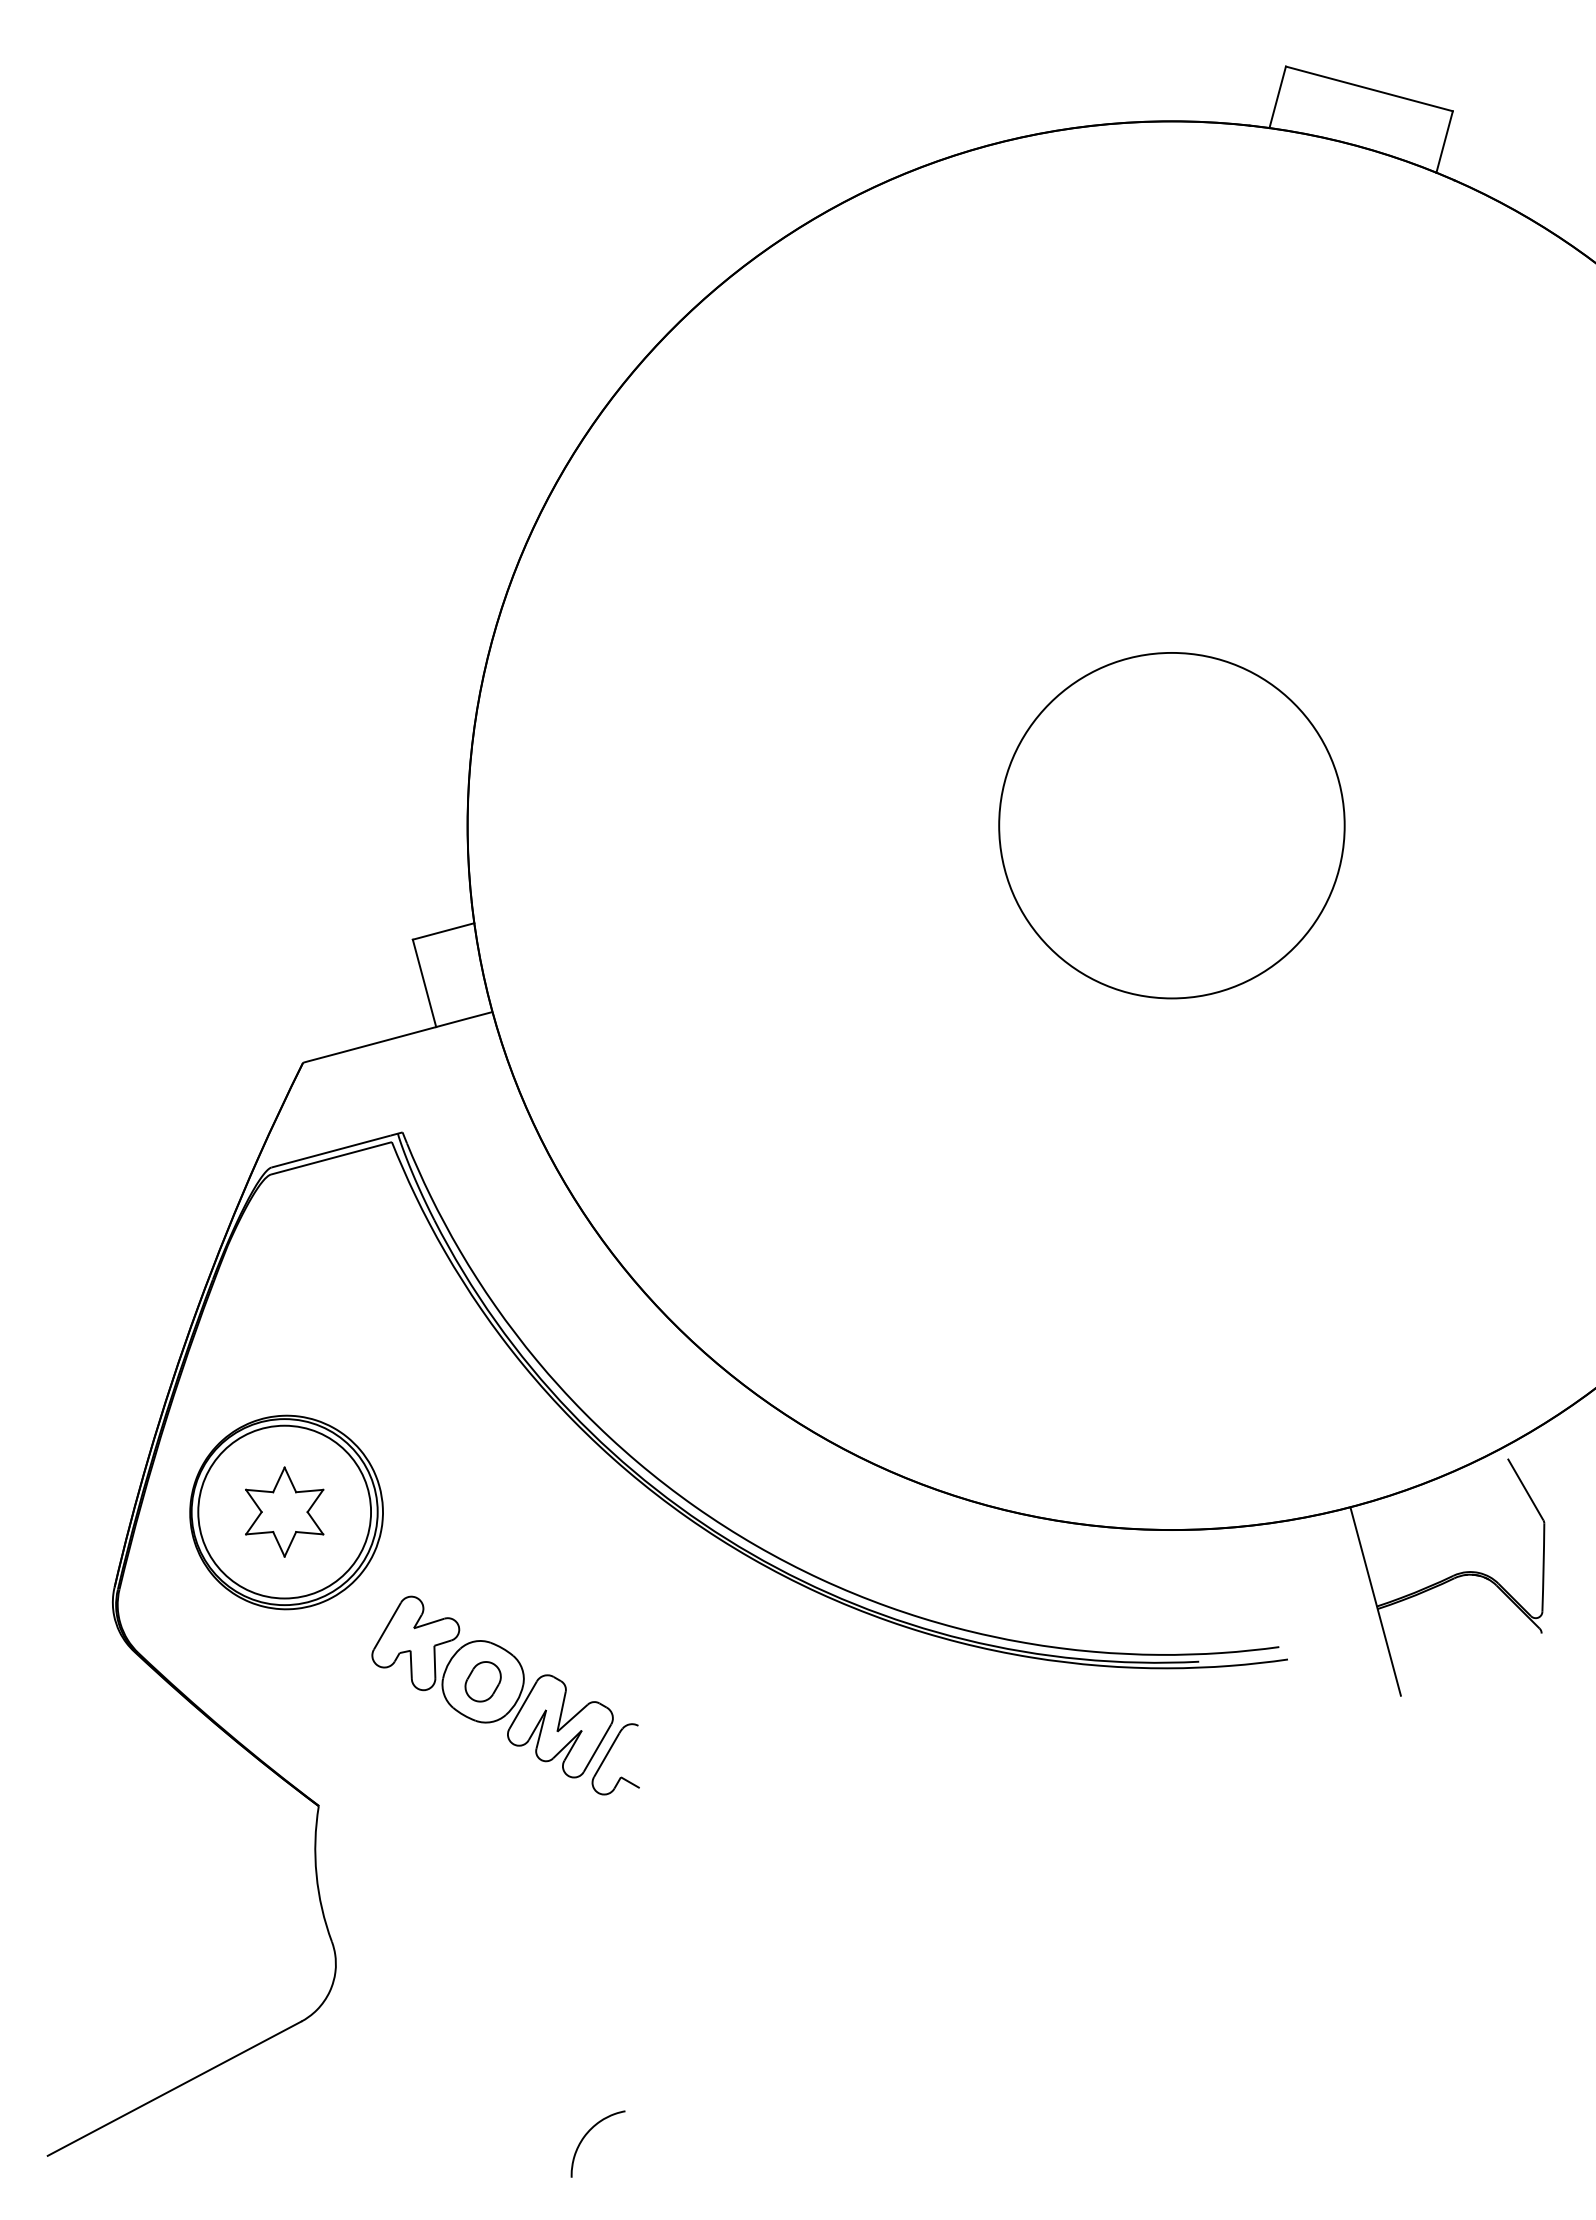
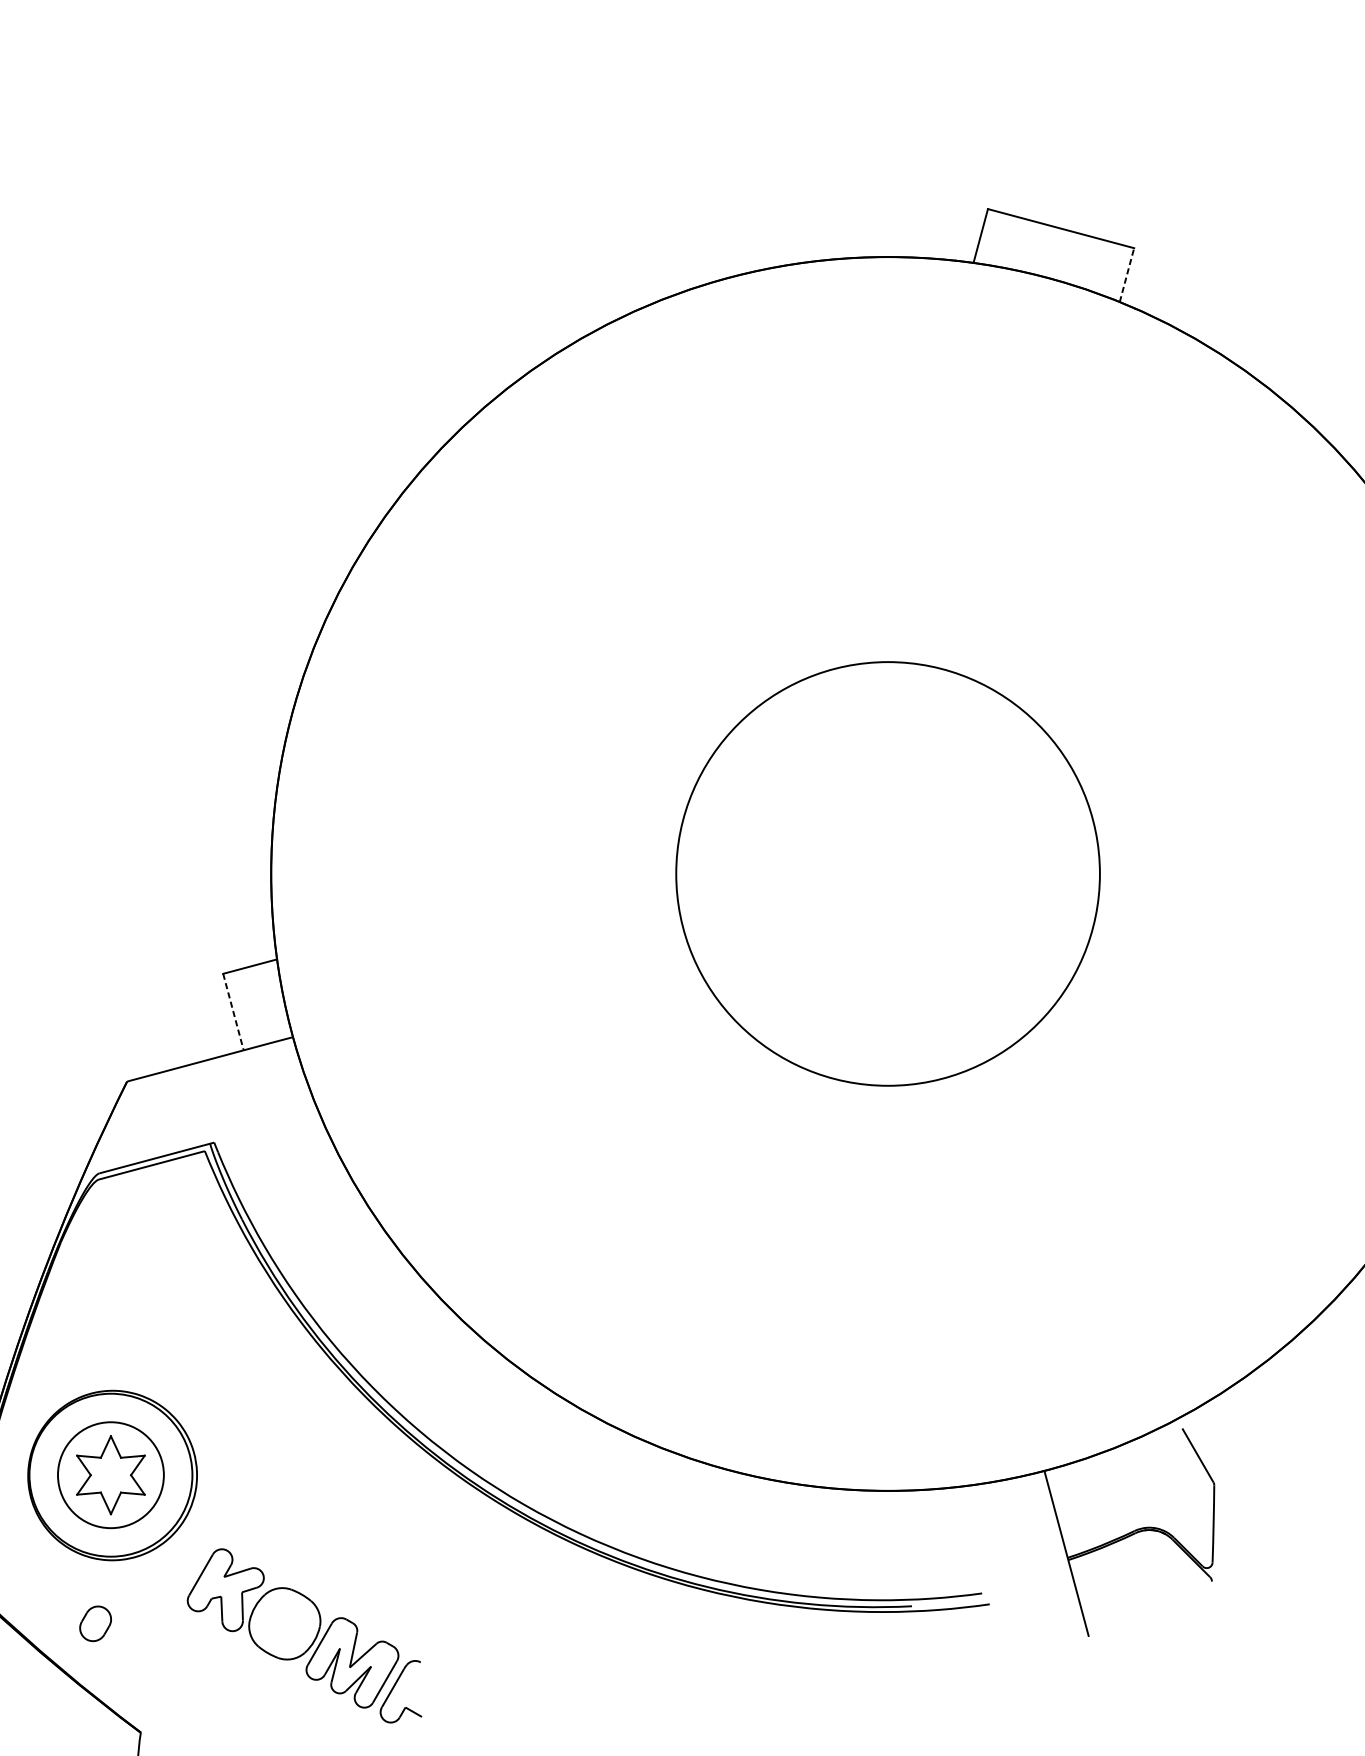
line: (1444, 142) -> (1126, 275), solid -> dashed
circle: (1171, 825) -> (887, 873), size x1.4
line: (424, 983) -> (233, 1012), solid -> dashed
circle: (284, 1511) -> (110, 1474), size x0.7
part: (482, 1681) -> (95, 1623), moved

